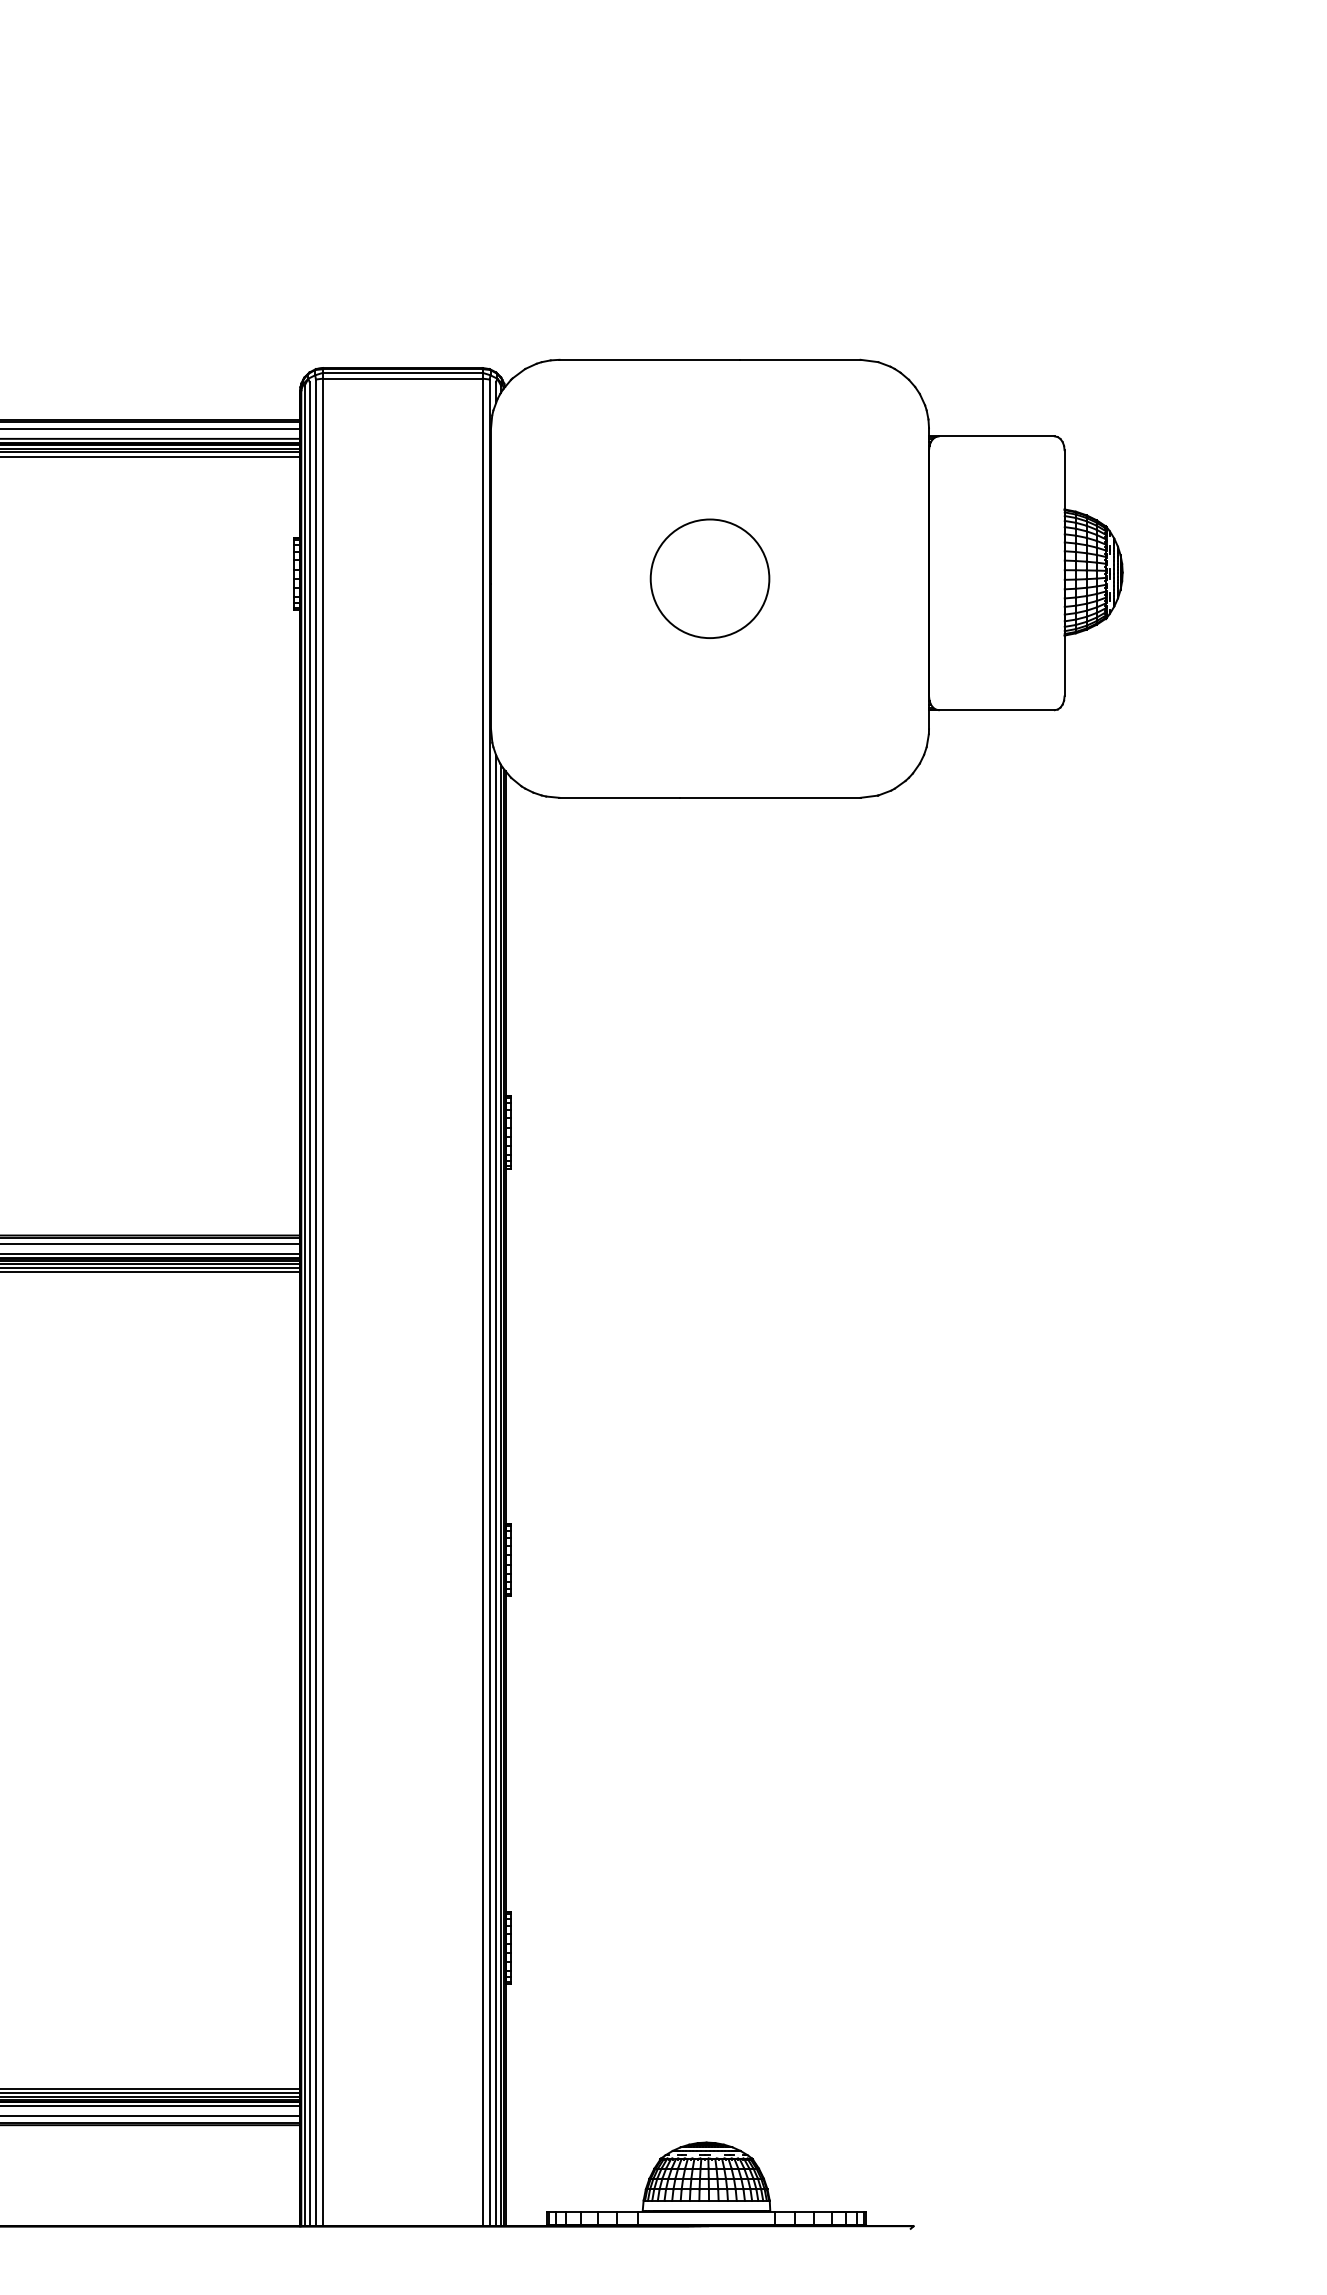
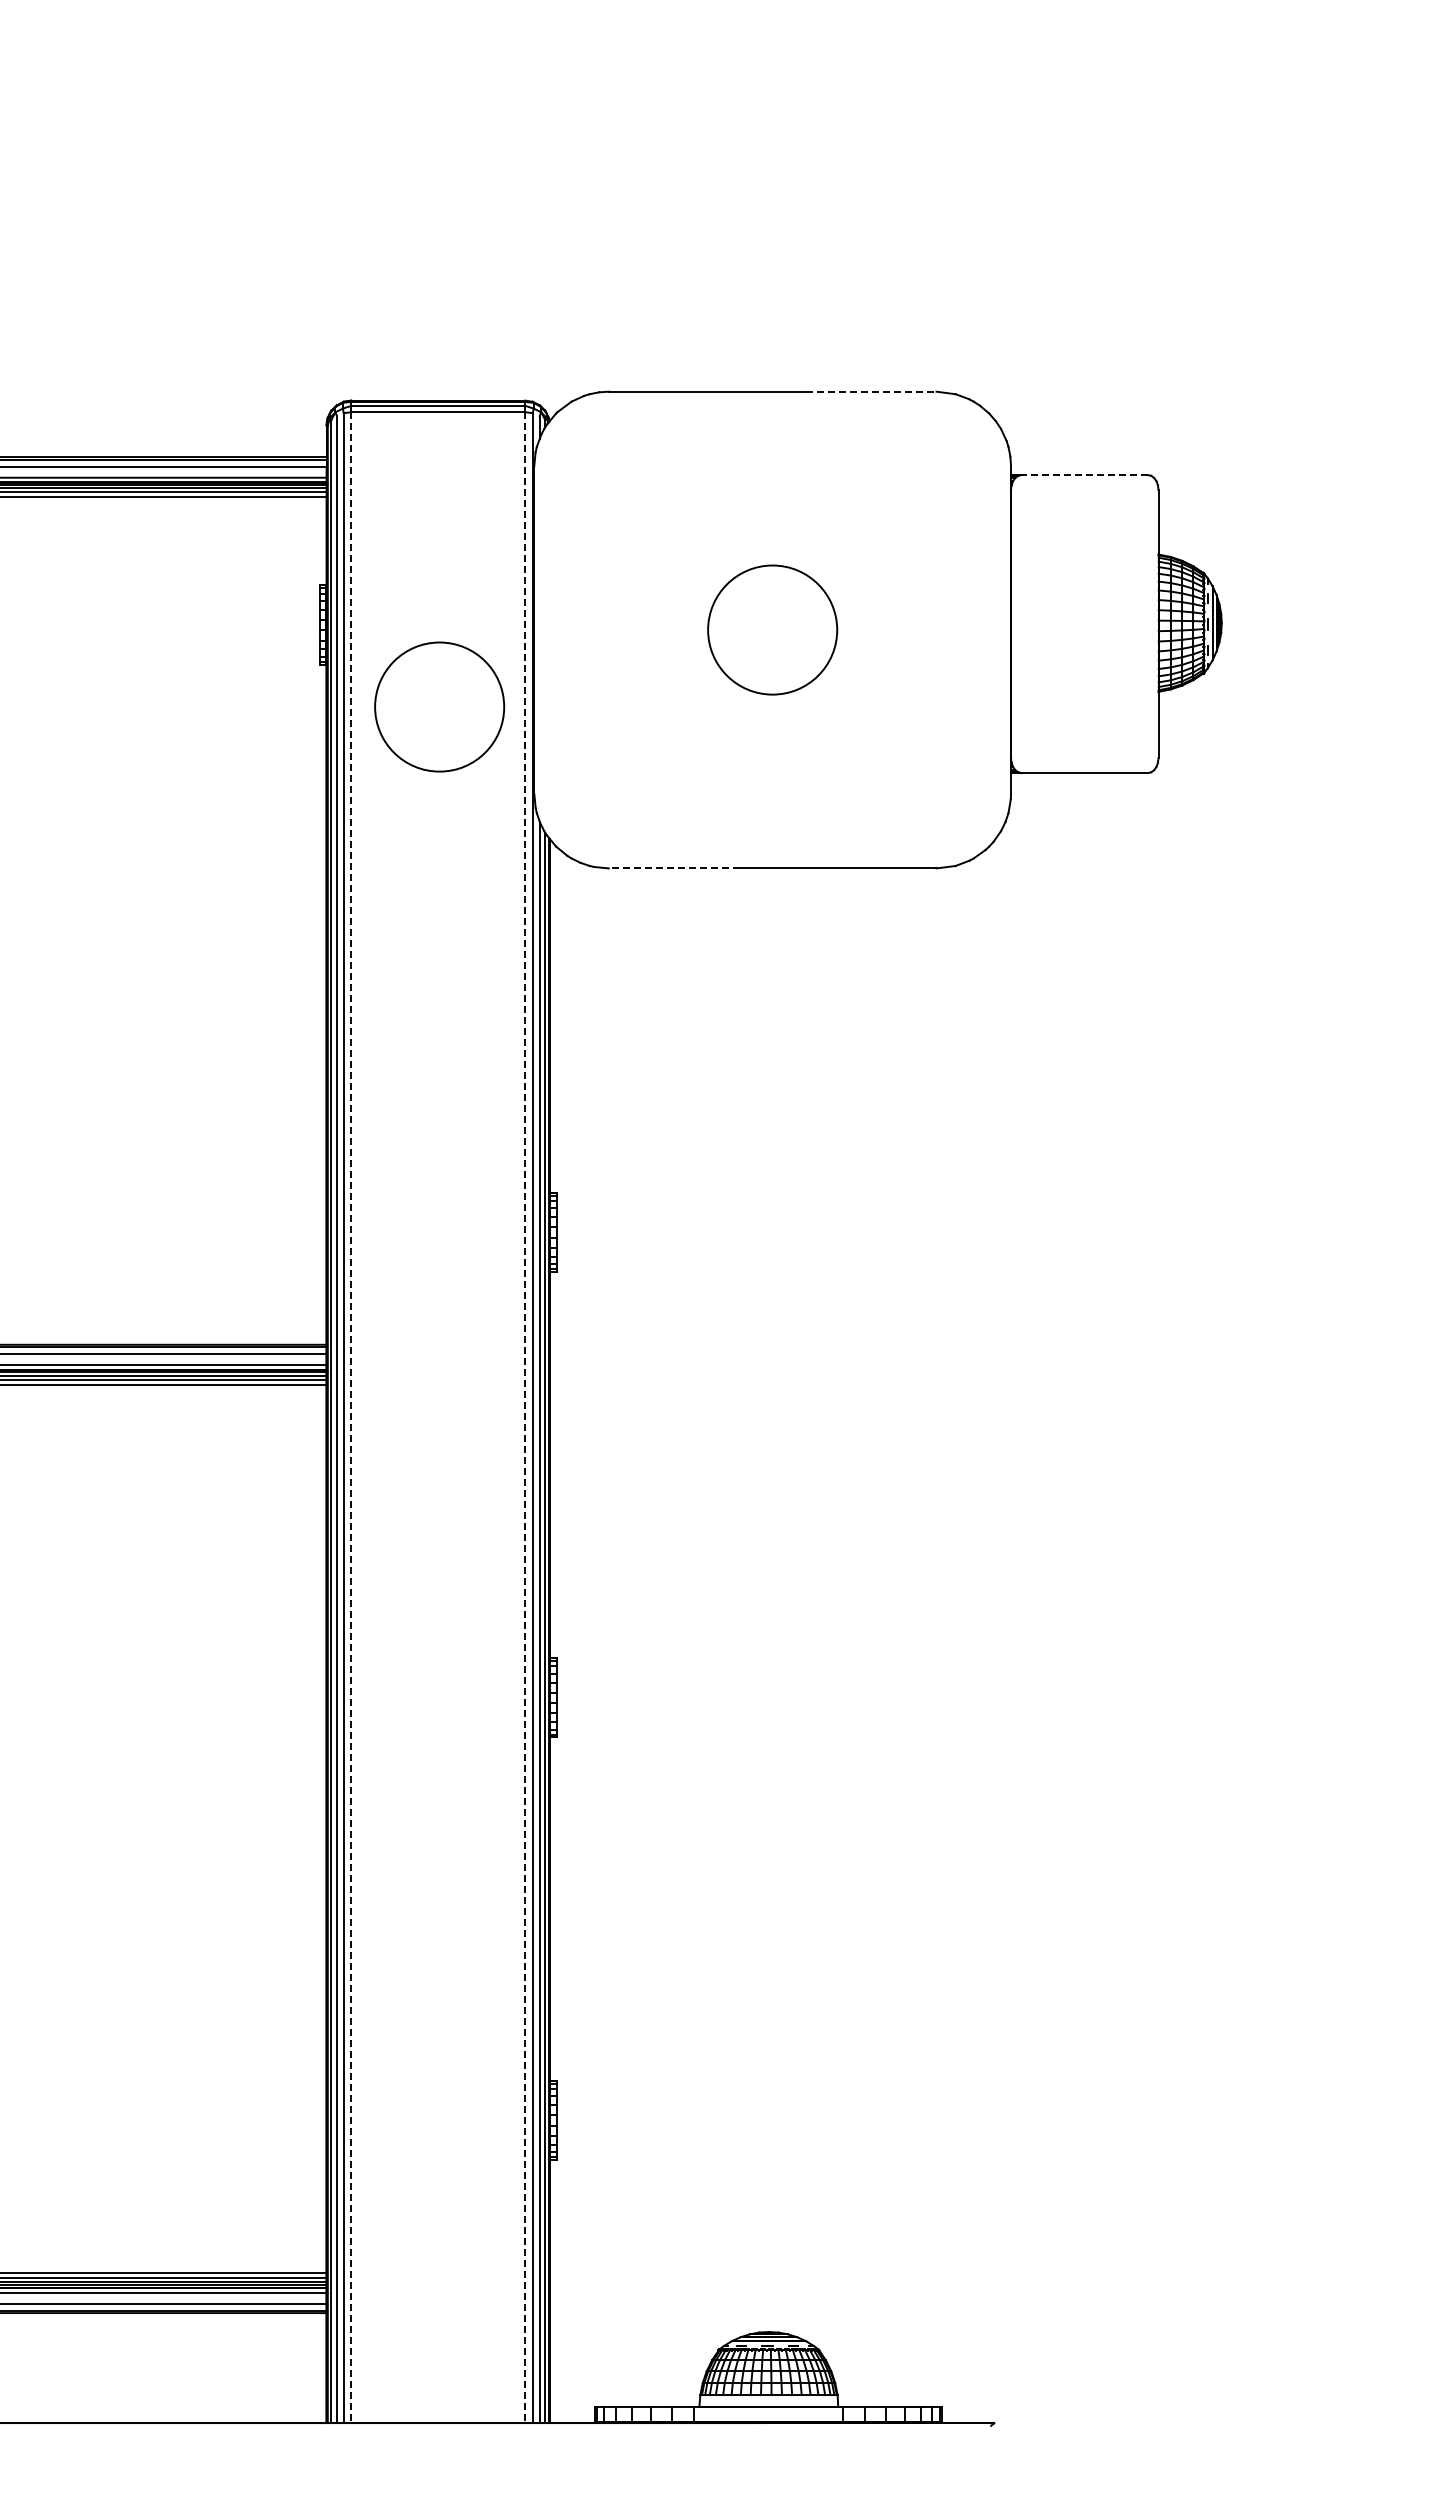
line: (800, 359) -> (871, 391), solid -> dashed
line: (996, 436) -> (1084, 475), solid -> dashed
circle: (403, 649) -> (439, 706), added
line: (618, 797) -> (673, 868), solid -> dashed
line: (323, 1303) -> (351, 1418), solid -> dashed
line: (482, 1303) -> (525, 1418), solid -> dashed

